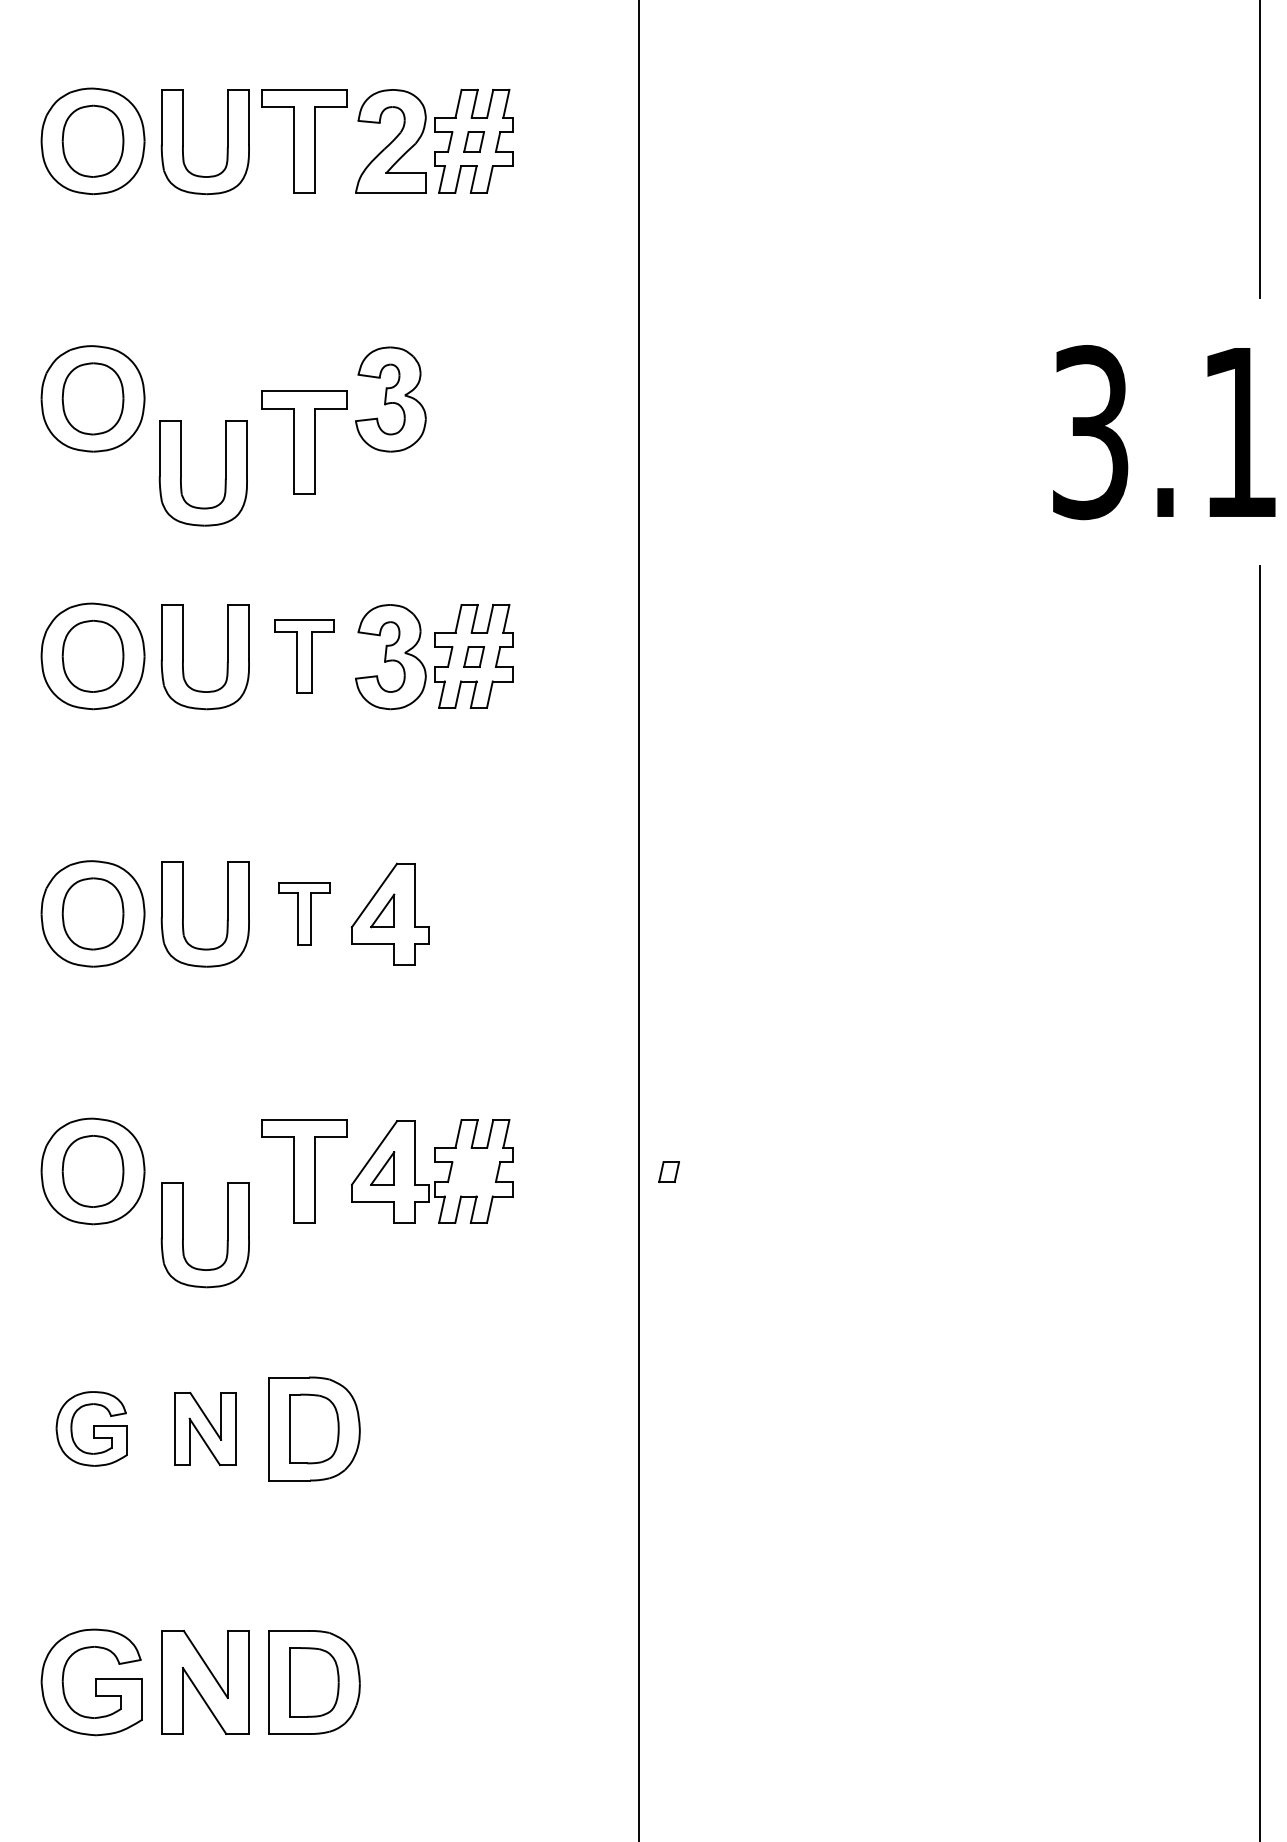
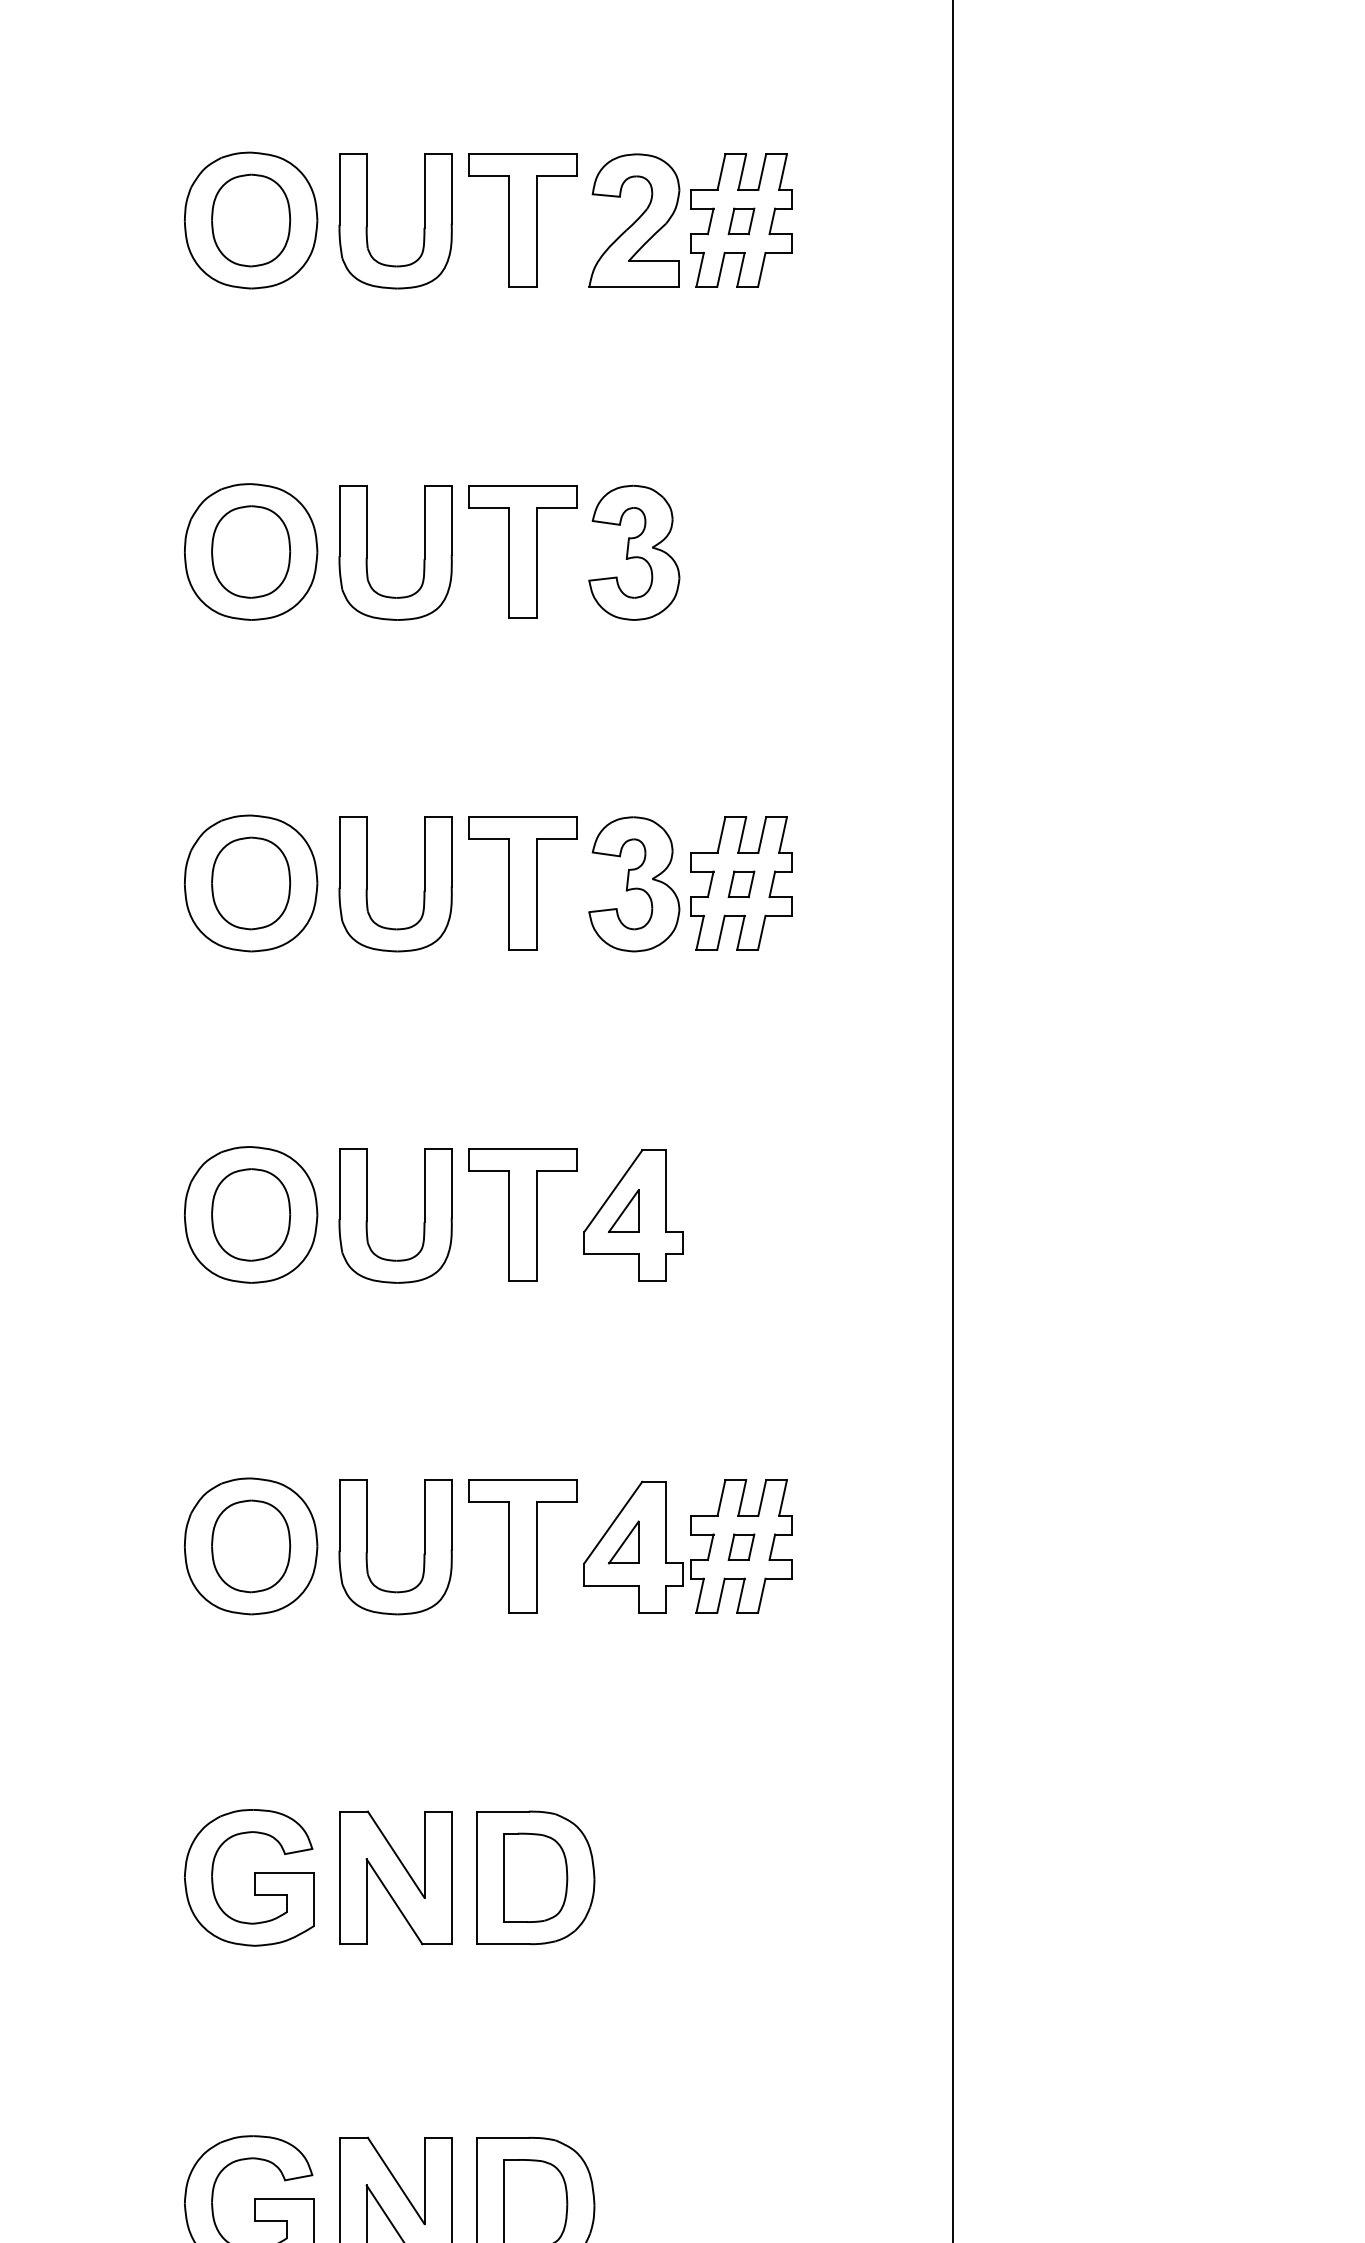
part: (304, 442) -> (523, 551), moved
part: (181, 473) -> (367, 552), moved
part: (304, 656) -> (523, 883), size x1.43
part: (304, 913) -> (523, 1214), size x1.67
part: (668, 1171) -> (740, 1546), moved
part: (183, 1235) -> (367, 1547), moved
part: (91, 1428) -> (249, 1877), size x1.43
part: (205, 1428) -> (395, 1877), size x1.43

